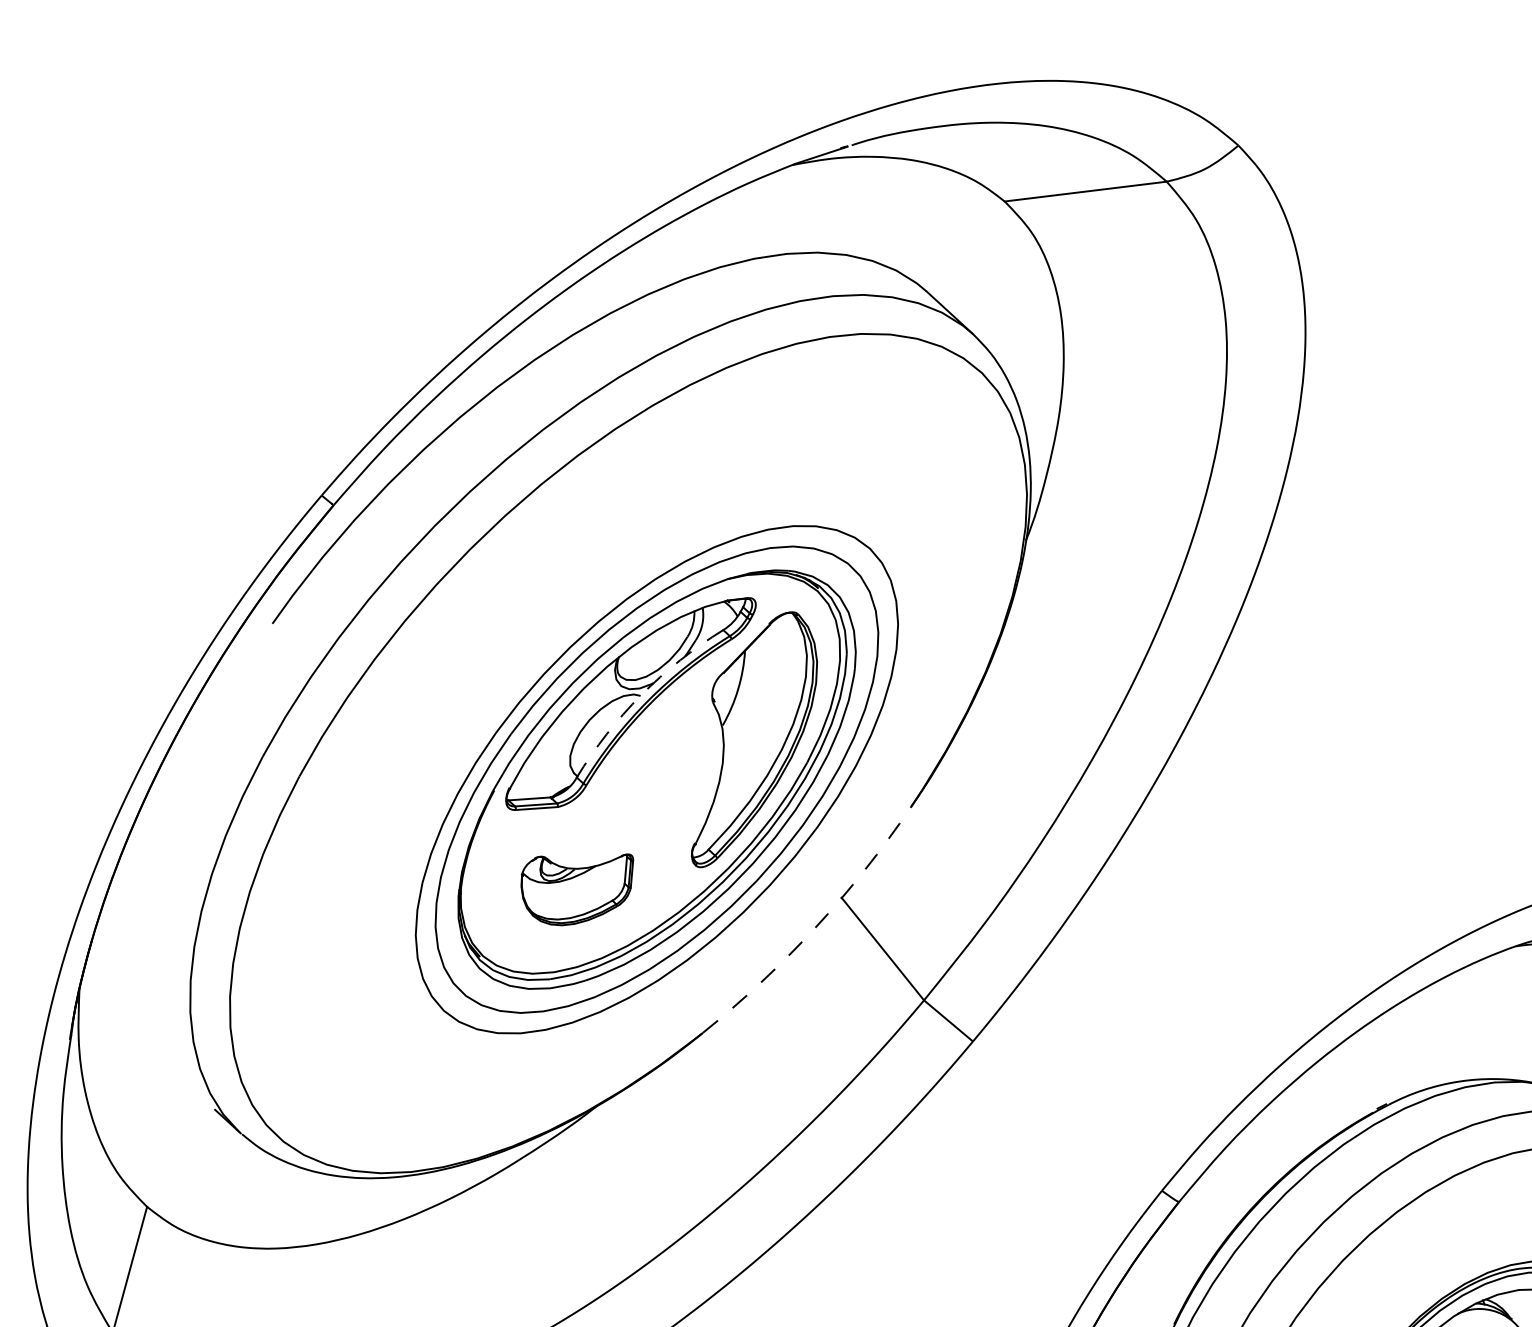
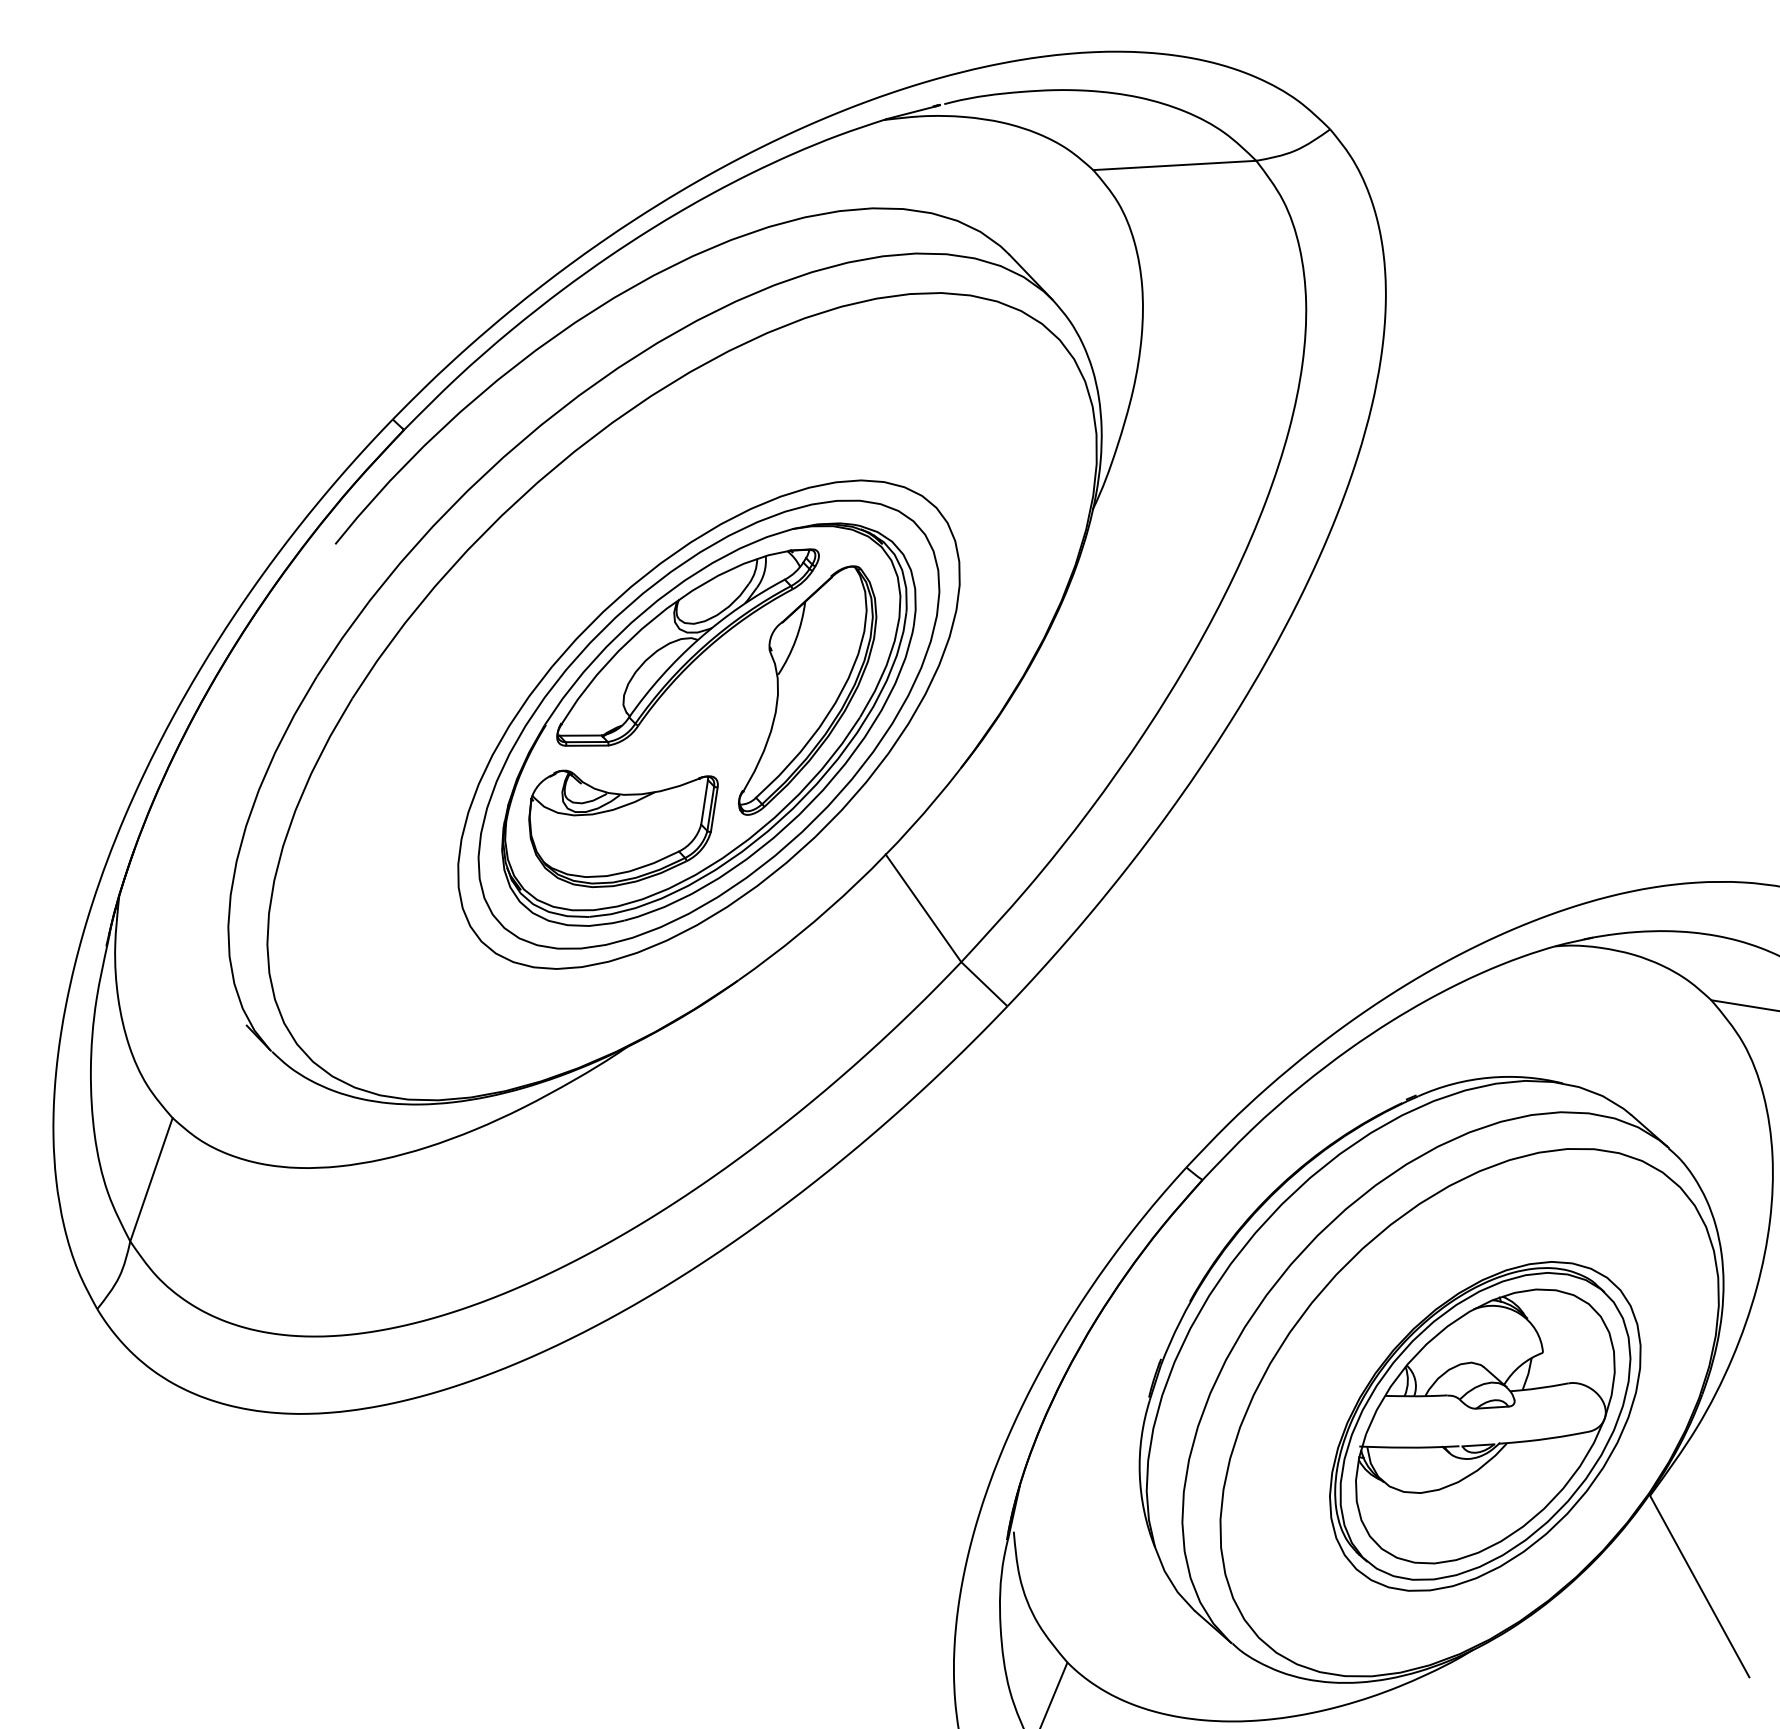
arc: (640, 695) -> (698, 639), dashed -> solid
part: (578, 888) -> (623, 828), size x1.67
arc: (815, 927) -> (857, 882), dashed -> solid

